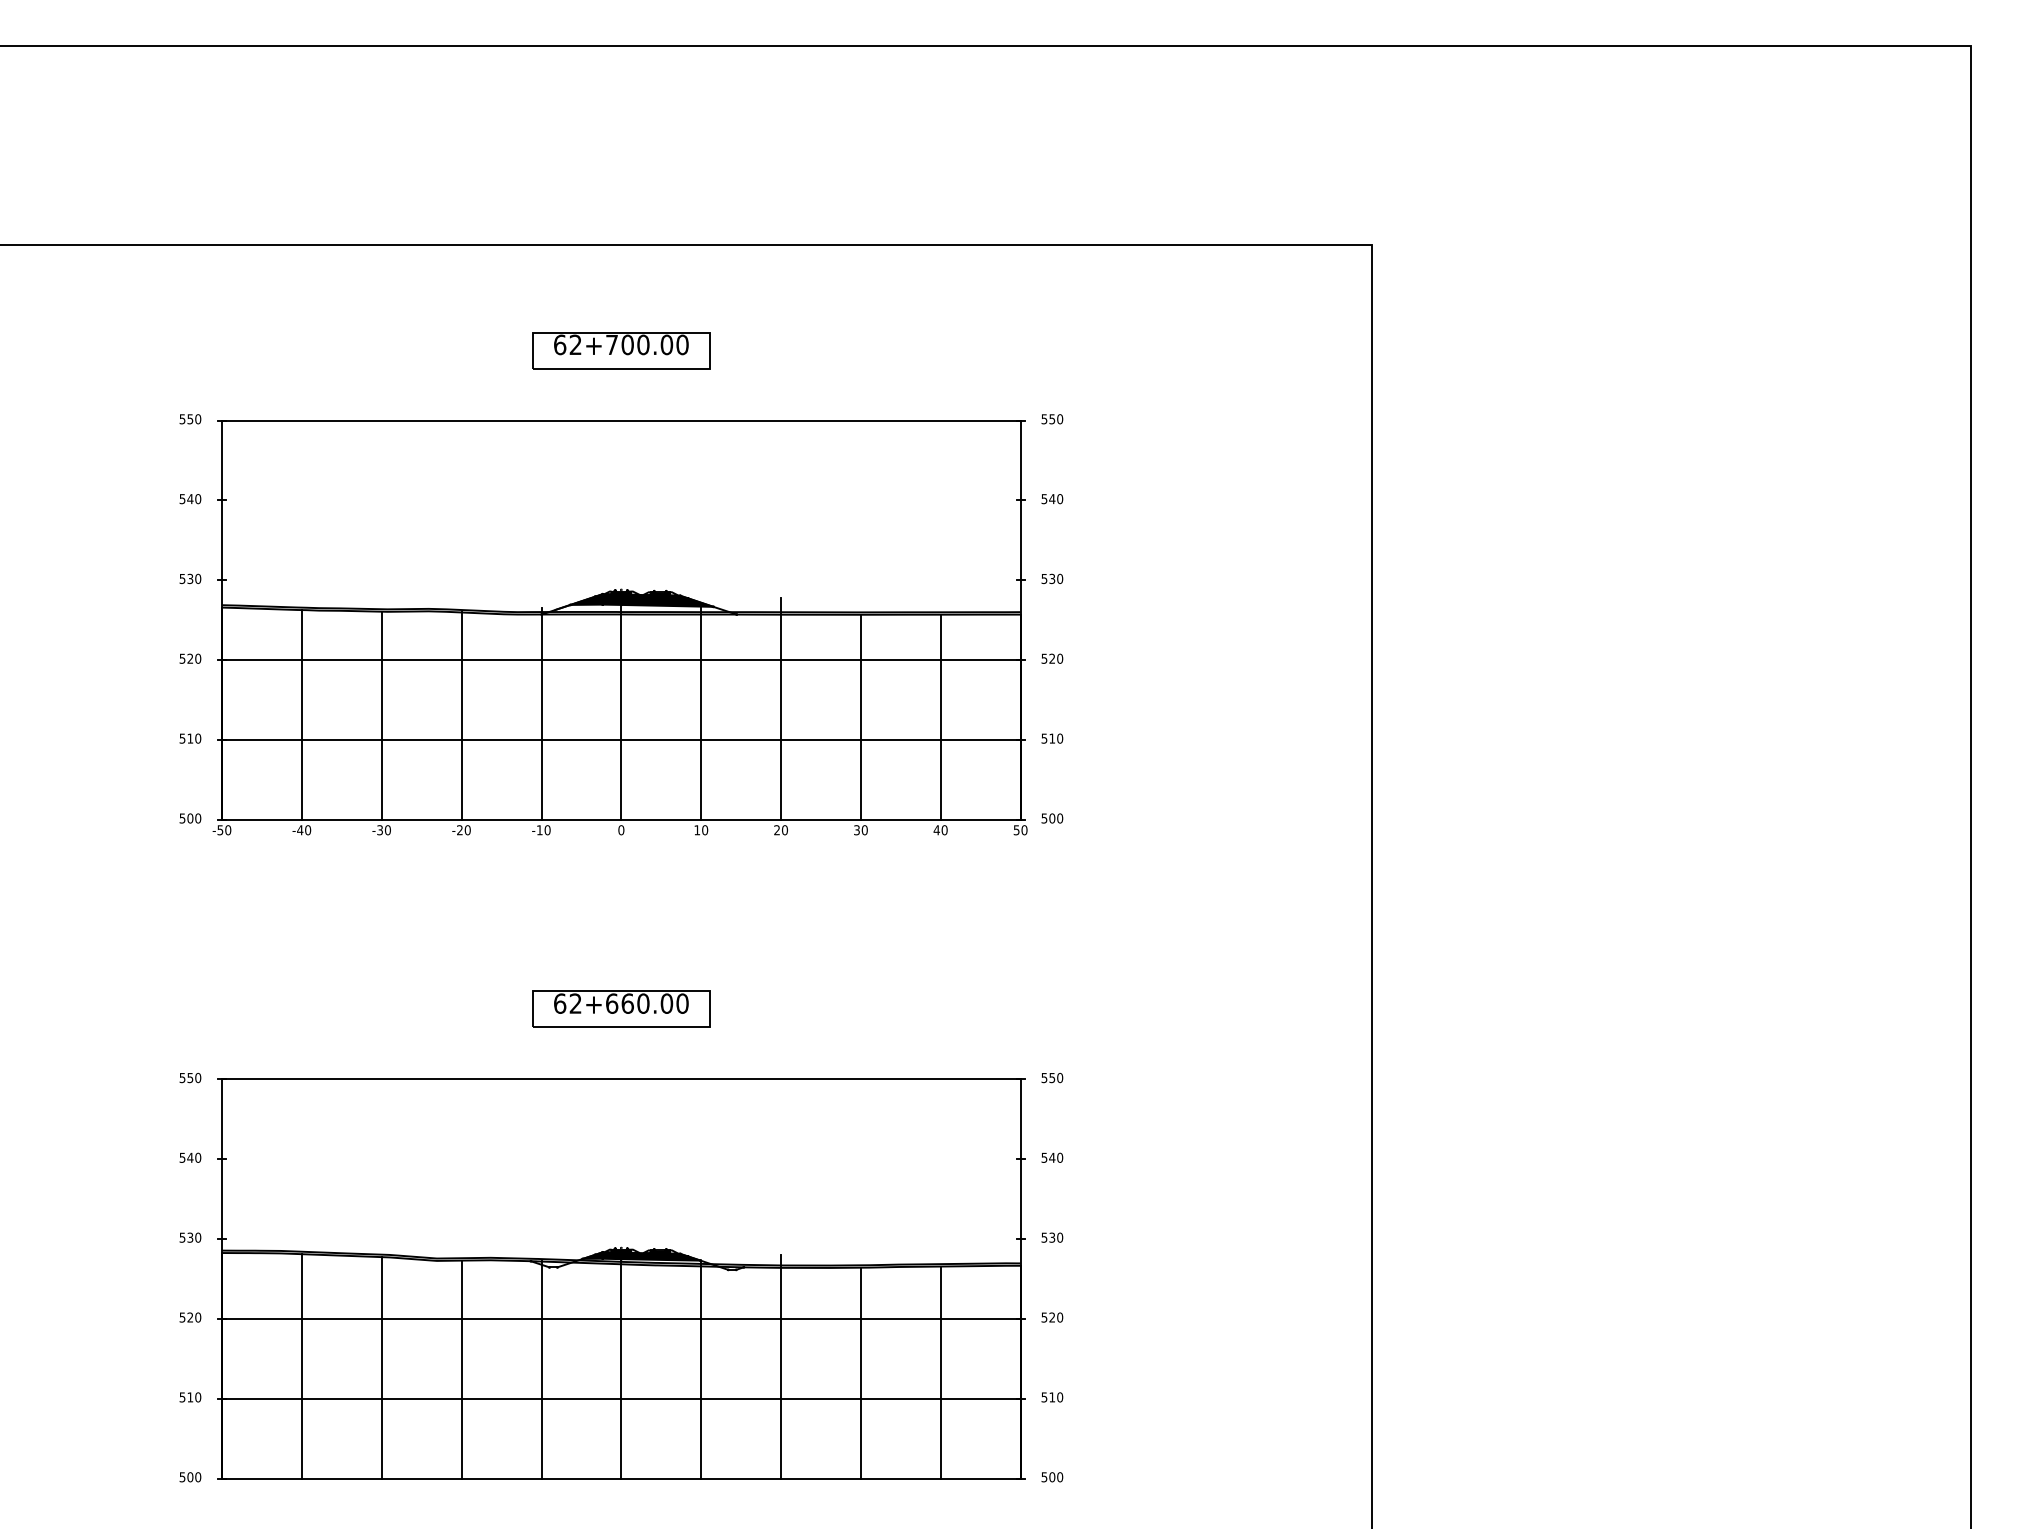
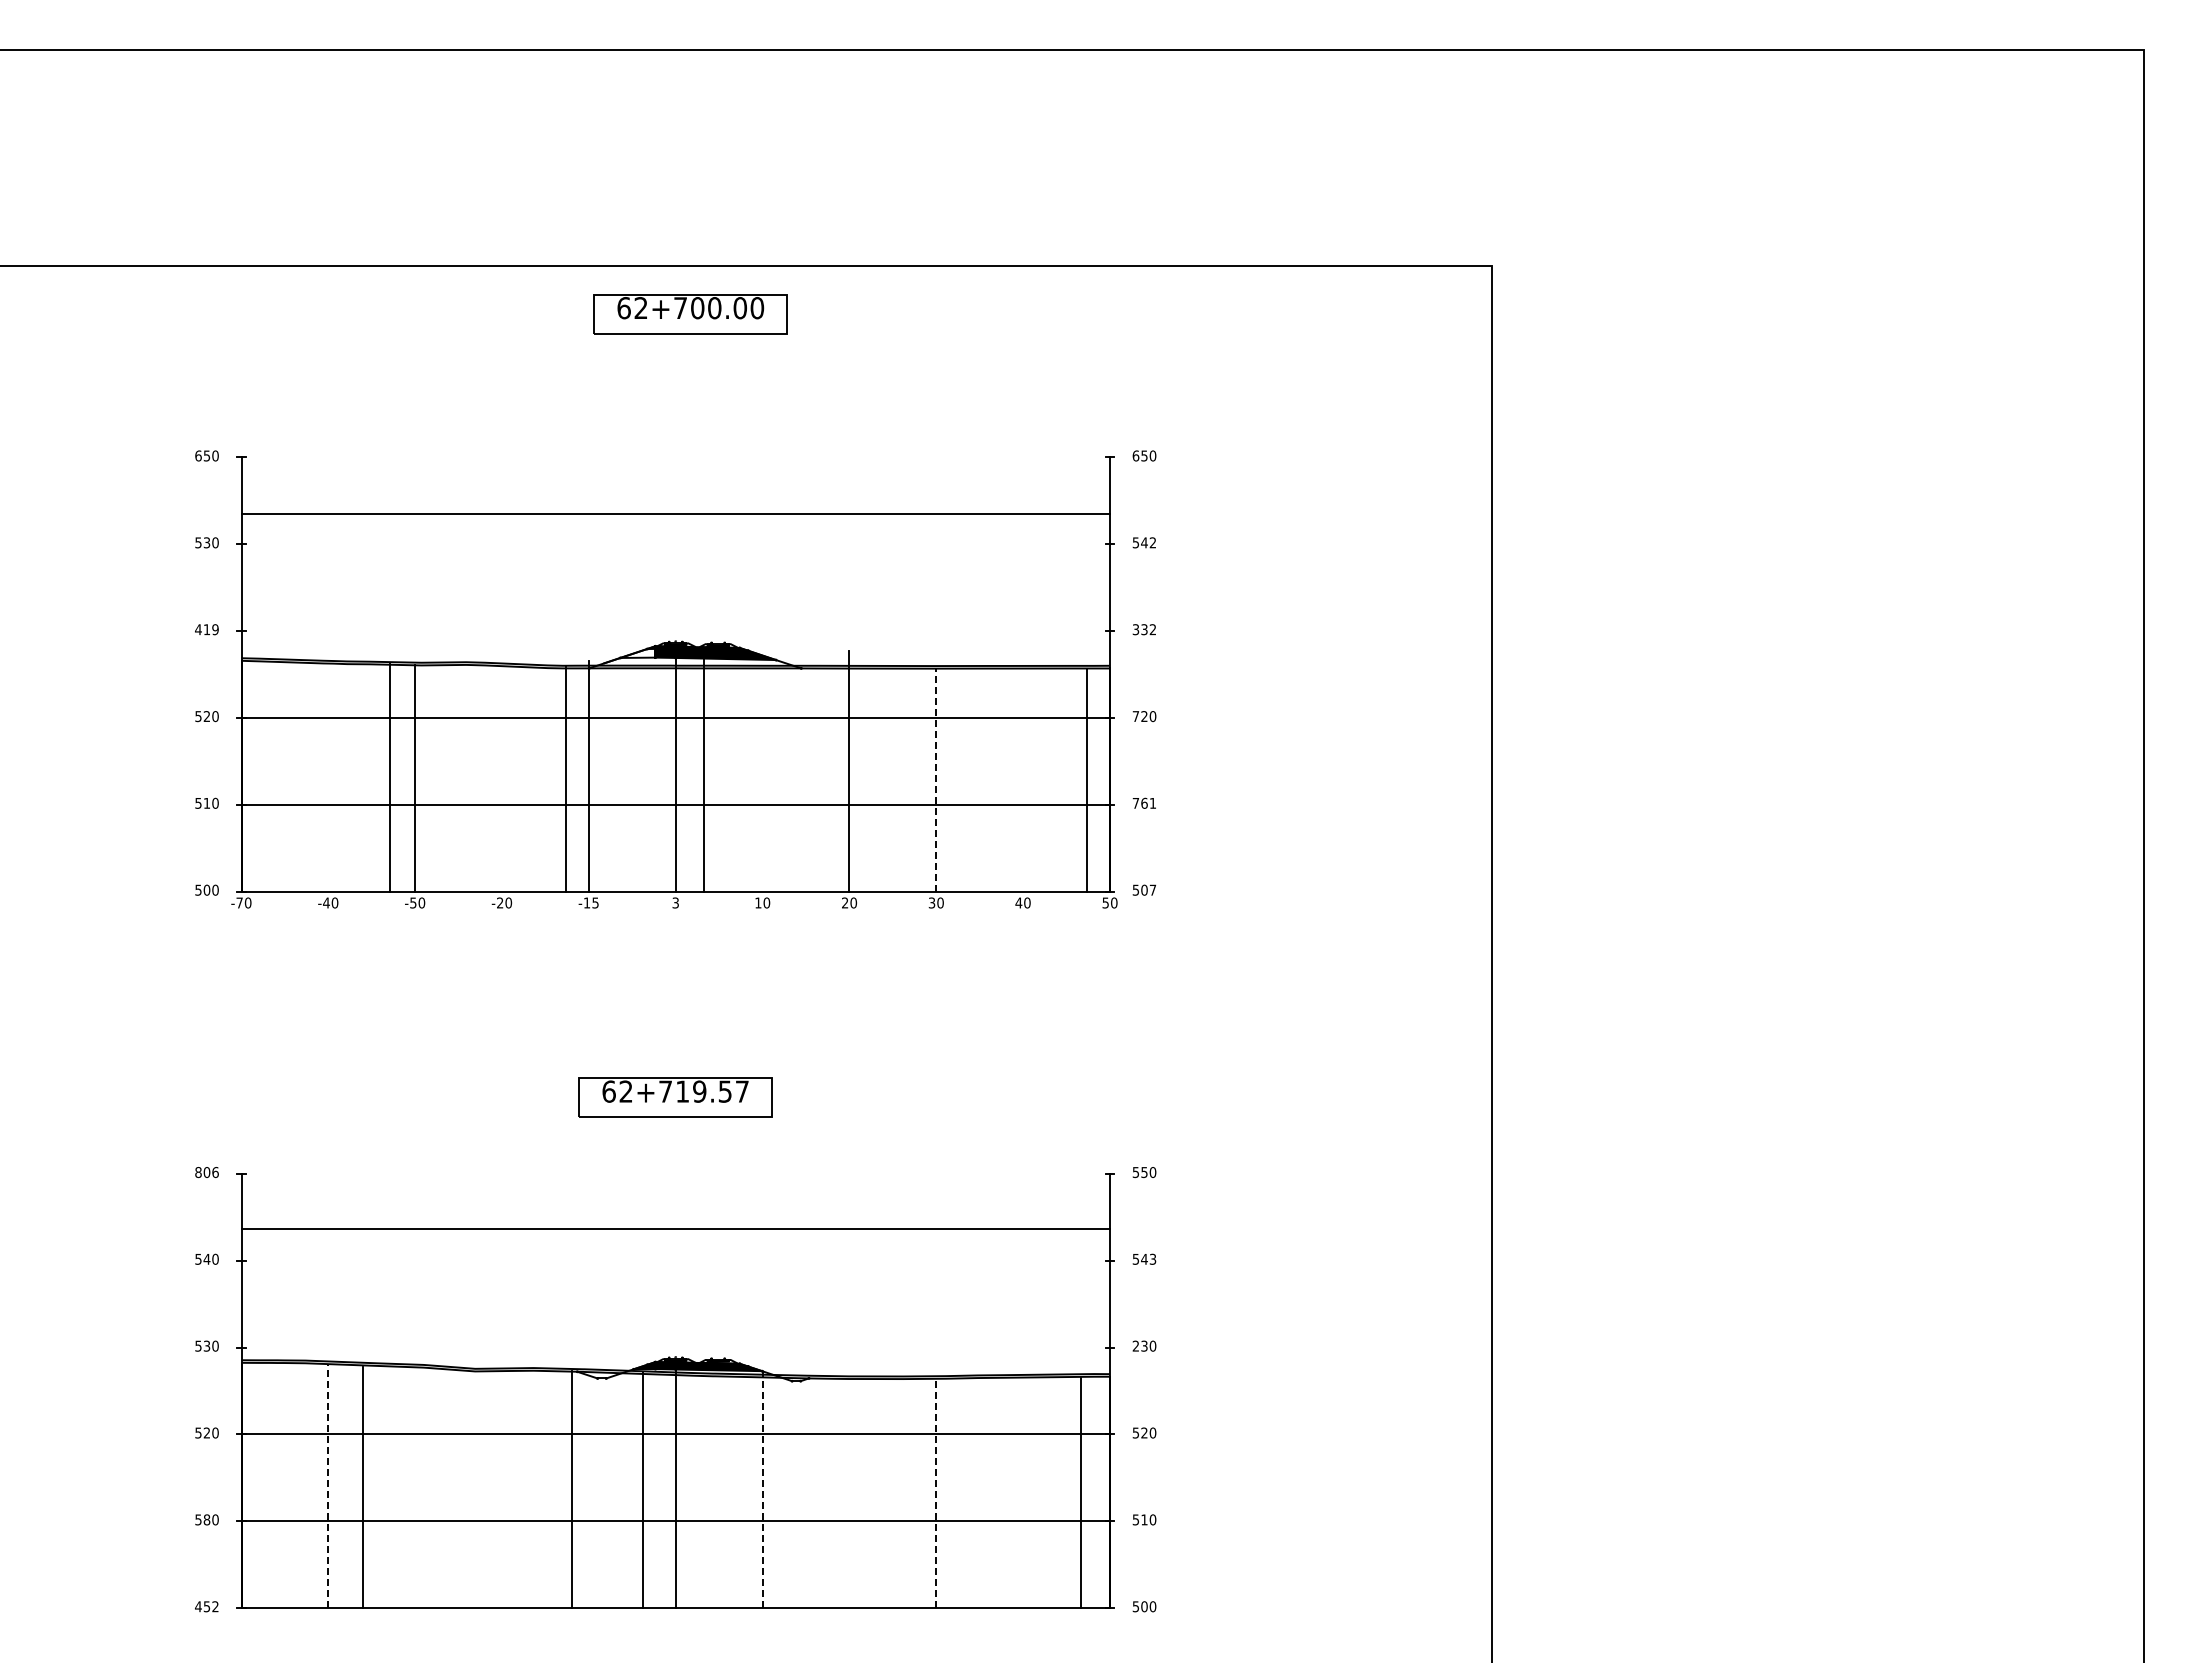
part: (621, 350) -> (690, 314), moved
text: (182, 418) -> (198, 455), 550 -> 650
text: (1044, 418) -> (1135, 455), 550 -> 650
line: (621, 420) -> (675, 514), moved
text: (189, 498) -> (206, 542), 540 -> 530
text: (1059, 498) -> (1152, 542), 540 -> 542
text: (189, 578) -> (206, 629), 530 -> 419
text: (1052, 578) -> (1144, 629), 530 -> 332
fill: (586, 599) -> (637, 652), removed
text: (1044, 658) -> (1135, 716), 520 -> 720
line: (701, 711) -> (703, 773), moved
line: (302, 714) -> (390, 777), moved
line: (462, 715) -> (566, 778), moved
line: (861, 716) -> (936, 779), solid -> dashed
line: (941, 716) -> (1087, 779), moved
text: (1052, 737) -> (1144, 802), 510 -> 761
text: (1059, 817) -> (1152, 889), 500 -> 507
text: (220, 829) -> (239, 902), -50 -> -70
text: (380, 829) -> (413, 902), -30 -> -50
text: (547, 829) -> (595, 902), -10 -> -15
text: (621, 829) -> (675, 902), 0 -> 3
text: (647, 1003) -> (704, 1091), 62+660.00 -> 62+719.57
text: (189, 1078) -> (206, 1172), 550 -> 806
line: (621, 1078) -> (675, 1228), moved
text: (1059, 1157) -> (1152, 1258), 540 -> 543
text: (1044, 1237) -> (1135, 1345), 530 -> 230
line: (302, 1366) -> (328, 1486), solid -> dashed
line: (781, 1366) -> (849, 1486), removed
line: (382, 1367) -> (363, 1487), moved
line: (462, 1369) -> (572, 1489), moved
line: (701, 1369) -> (762, 1489), solid -> dashed
line: (541, 1370) -> (642, 1490), moved
line: (941, 1372) -> (1081, 1492), moved
line: (861, 1373) -> (936, 1493), solid -> dashed
text: (189, 1397) -> (206, 1519), 510 -> 580
text: (189, 1477) -> (206, 1606), 500 -> 452

